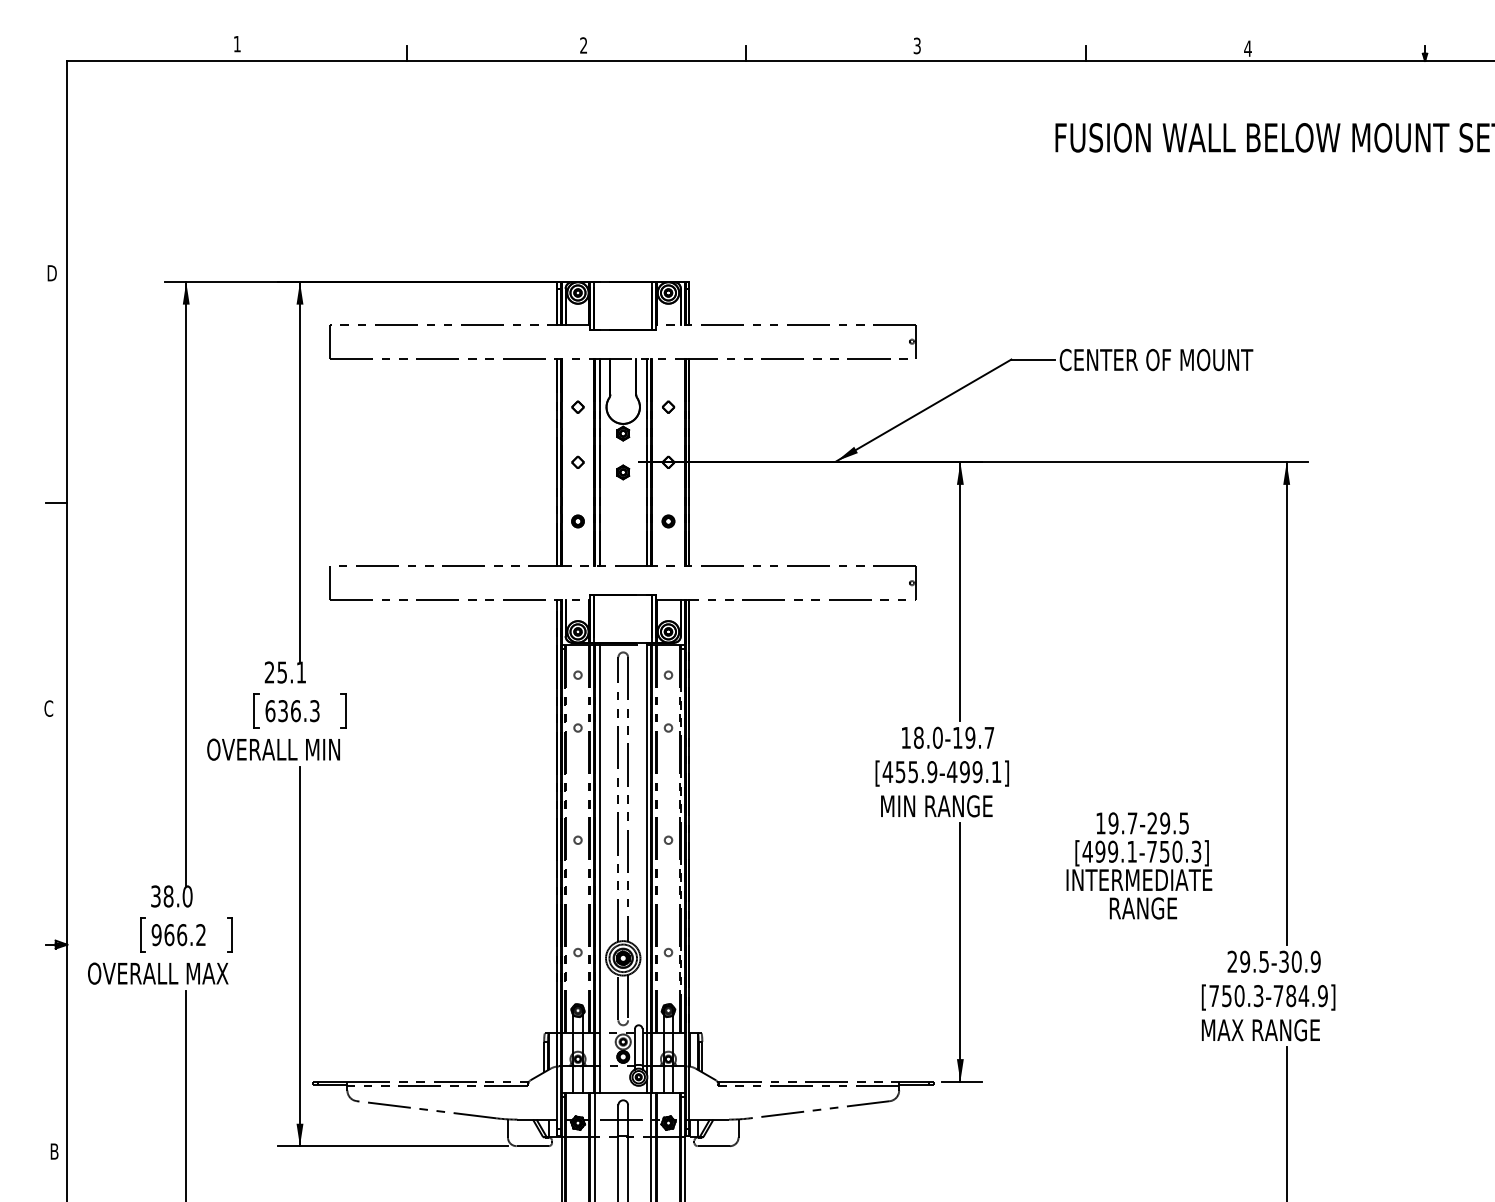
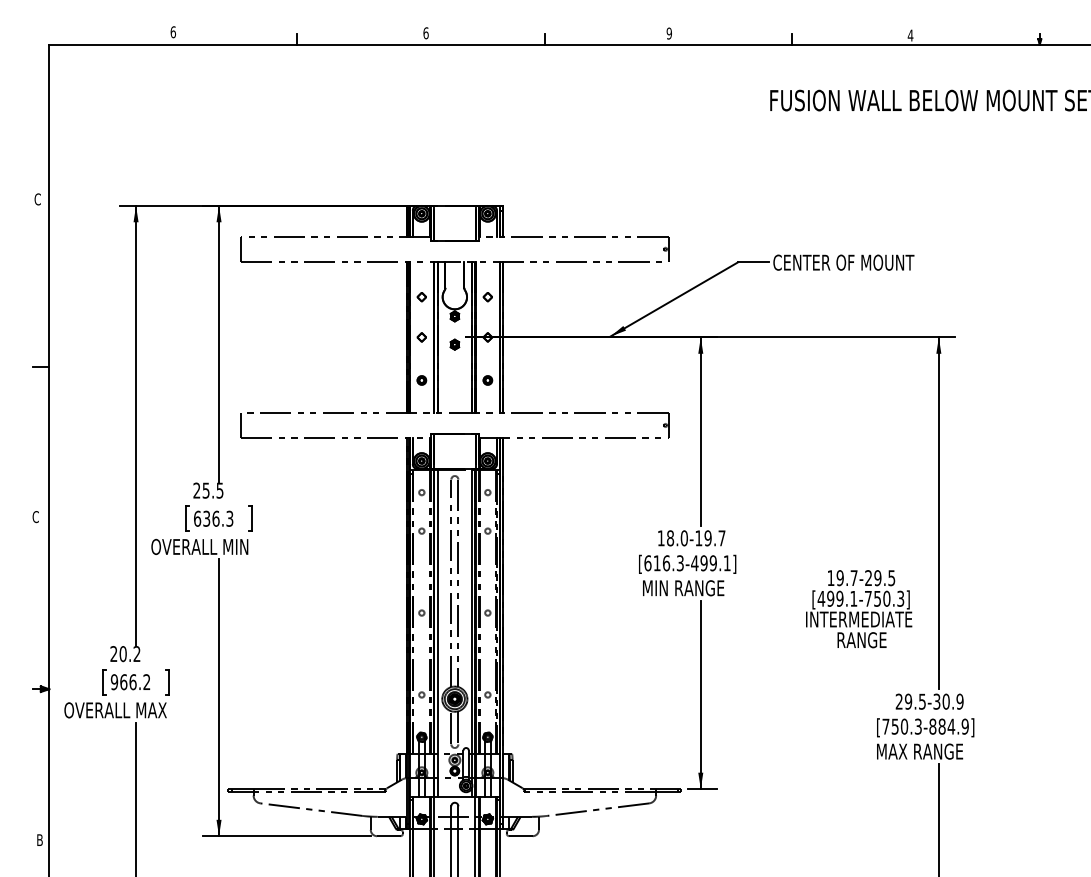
text: (237, 43) -> (173, 31), 1 -> 6
text: (583, 45) -> (425, 33), 2 -> 6
text: (916, 45) -> (668, 33), 3 -> 9
text: (51, 273) -> (37, 199), D -> C
text: (300, 672) -> (219, 490), 25.1 -> 25.5
text: (909, 772) -> (663, 563), [455.9-499.1] -> [616.3-499.1]
text: (1139, 865) -> (859, 608), moved
text: (171, 896) -> (125, 654), 38.0 -> 20.2
text: (1278, 996) -> (932, 727), [750.3-784.9] -> [750.3-884.9]

